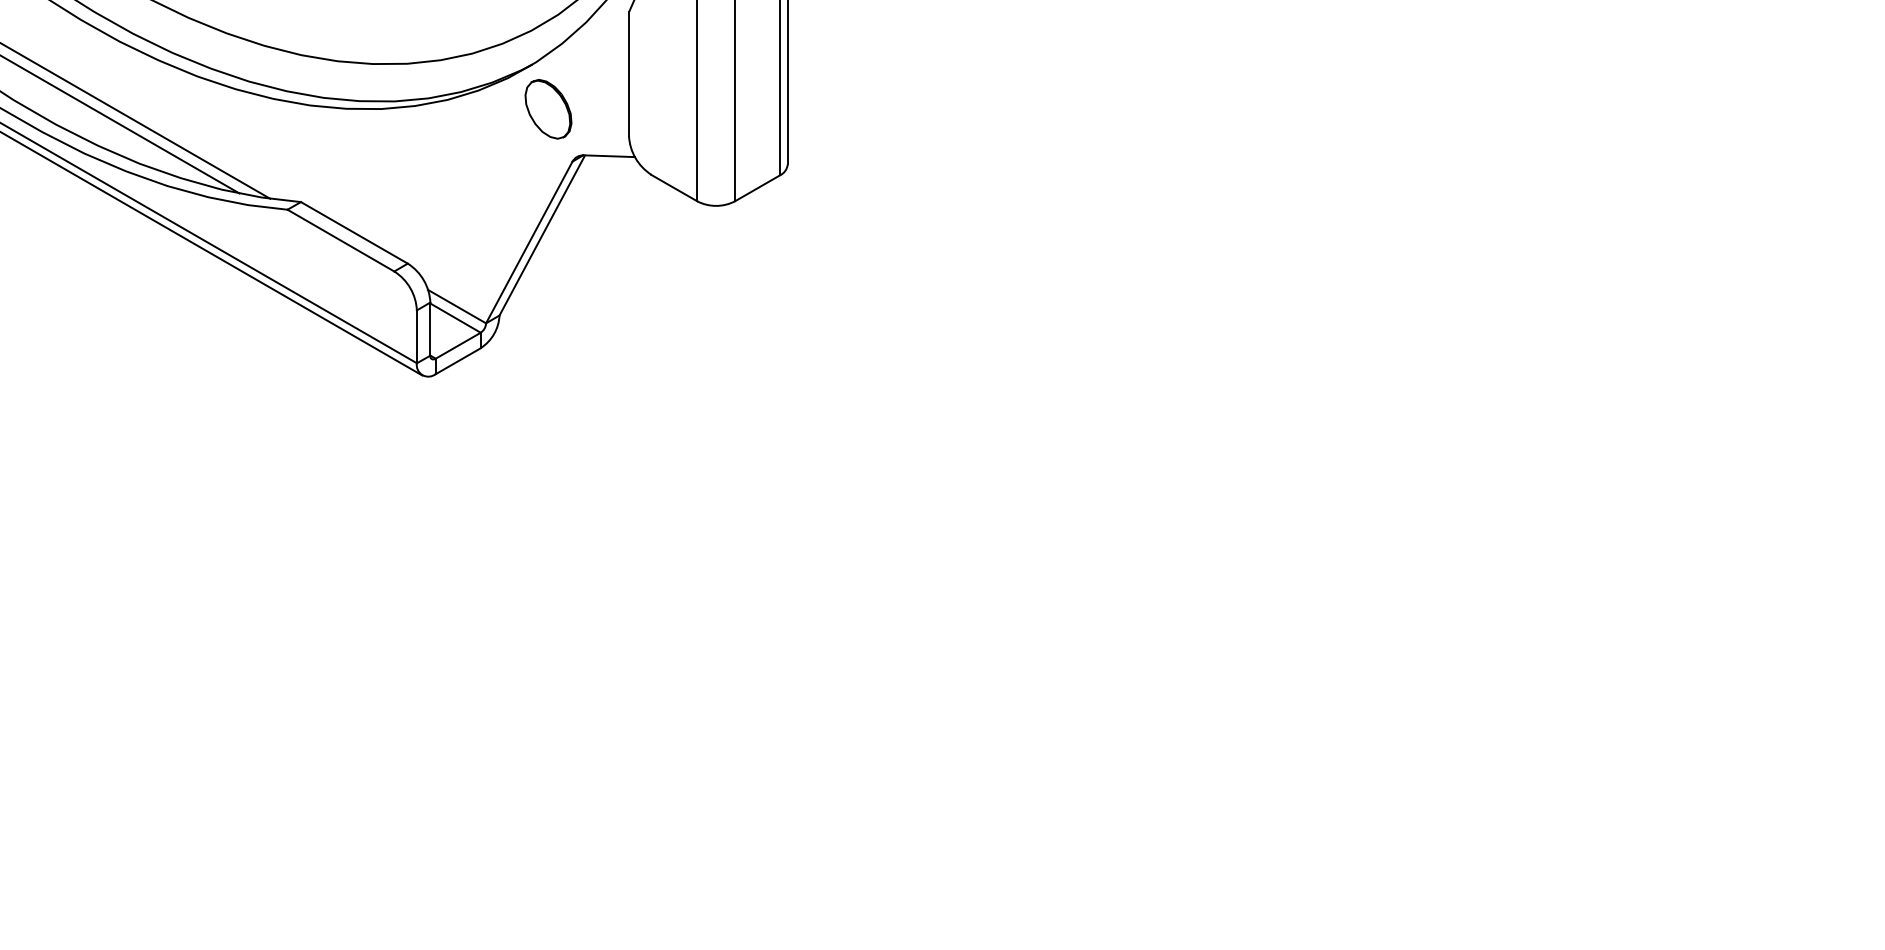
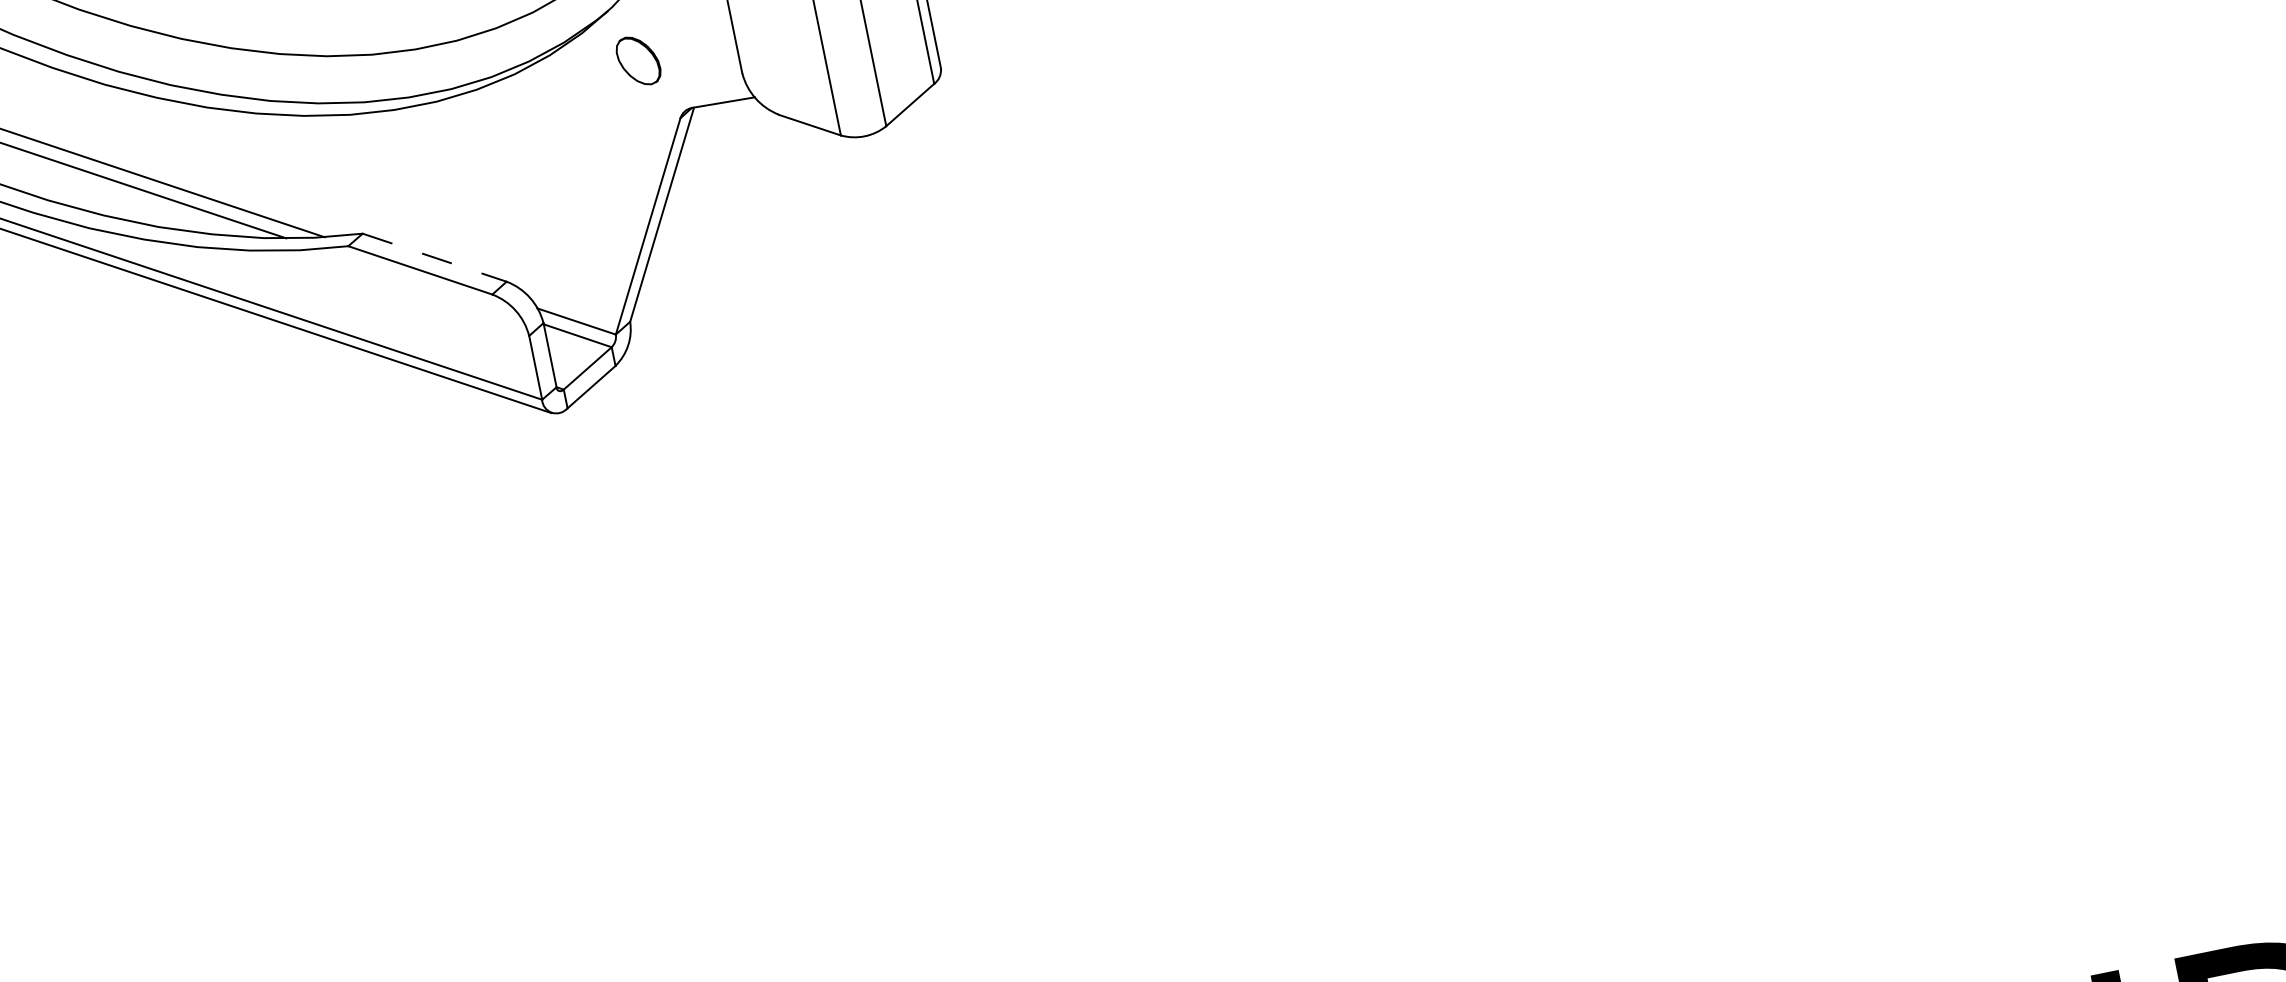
part: (548, 109) -> (638, 61), size x0.7
line: (354, 232) -> (434, 257), solid -> dashed

